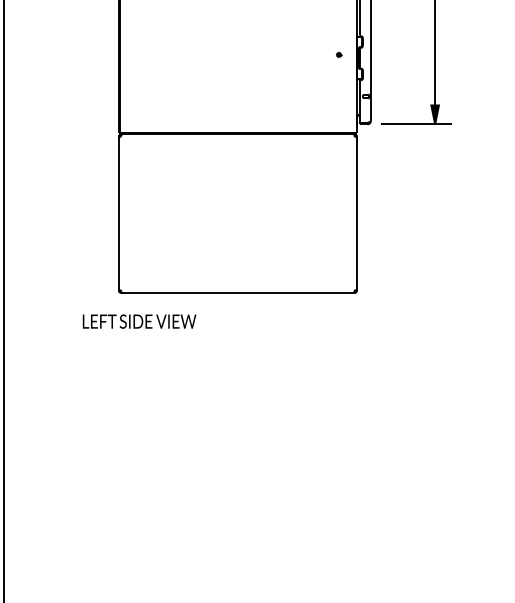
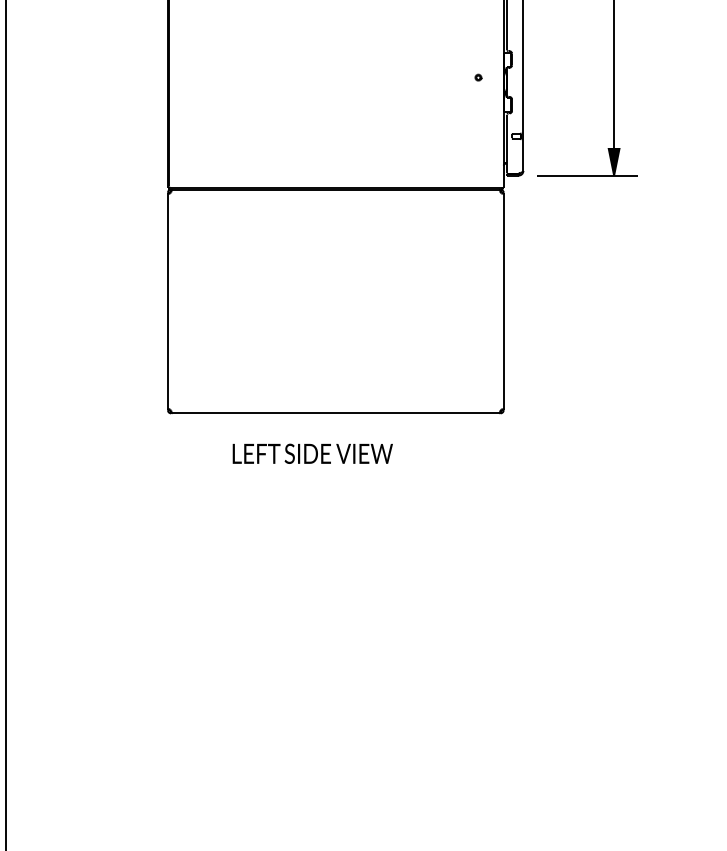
text: (139, 321) -> (312, 453), moved

